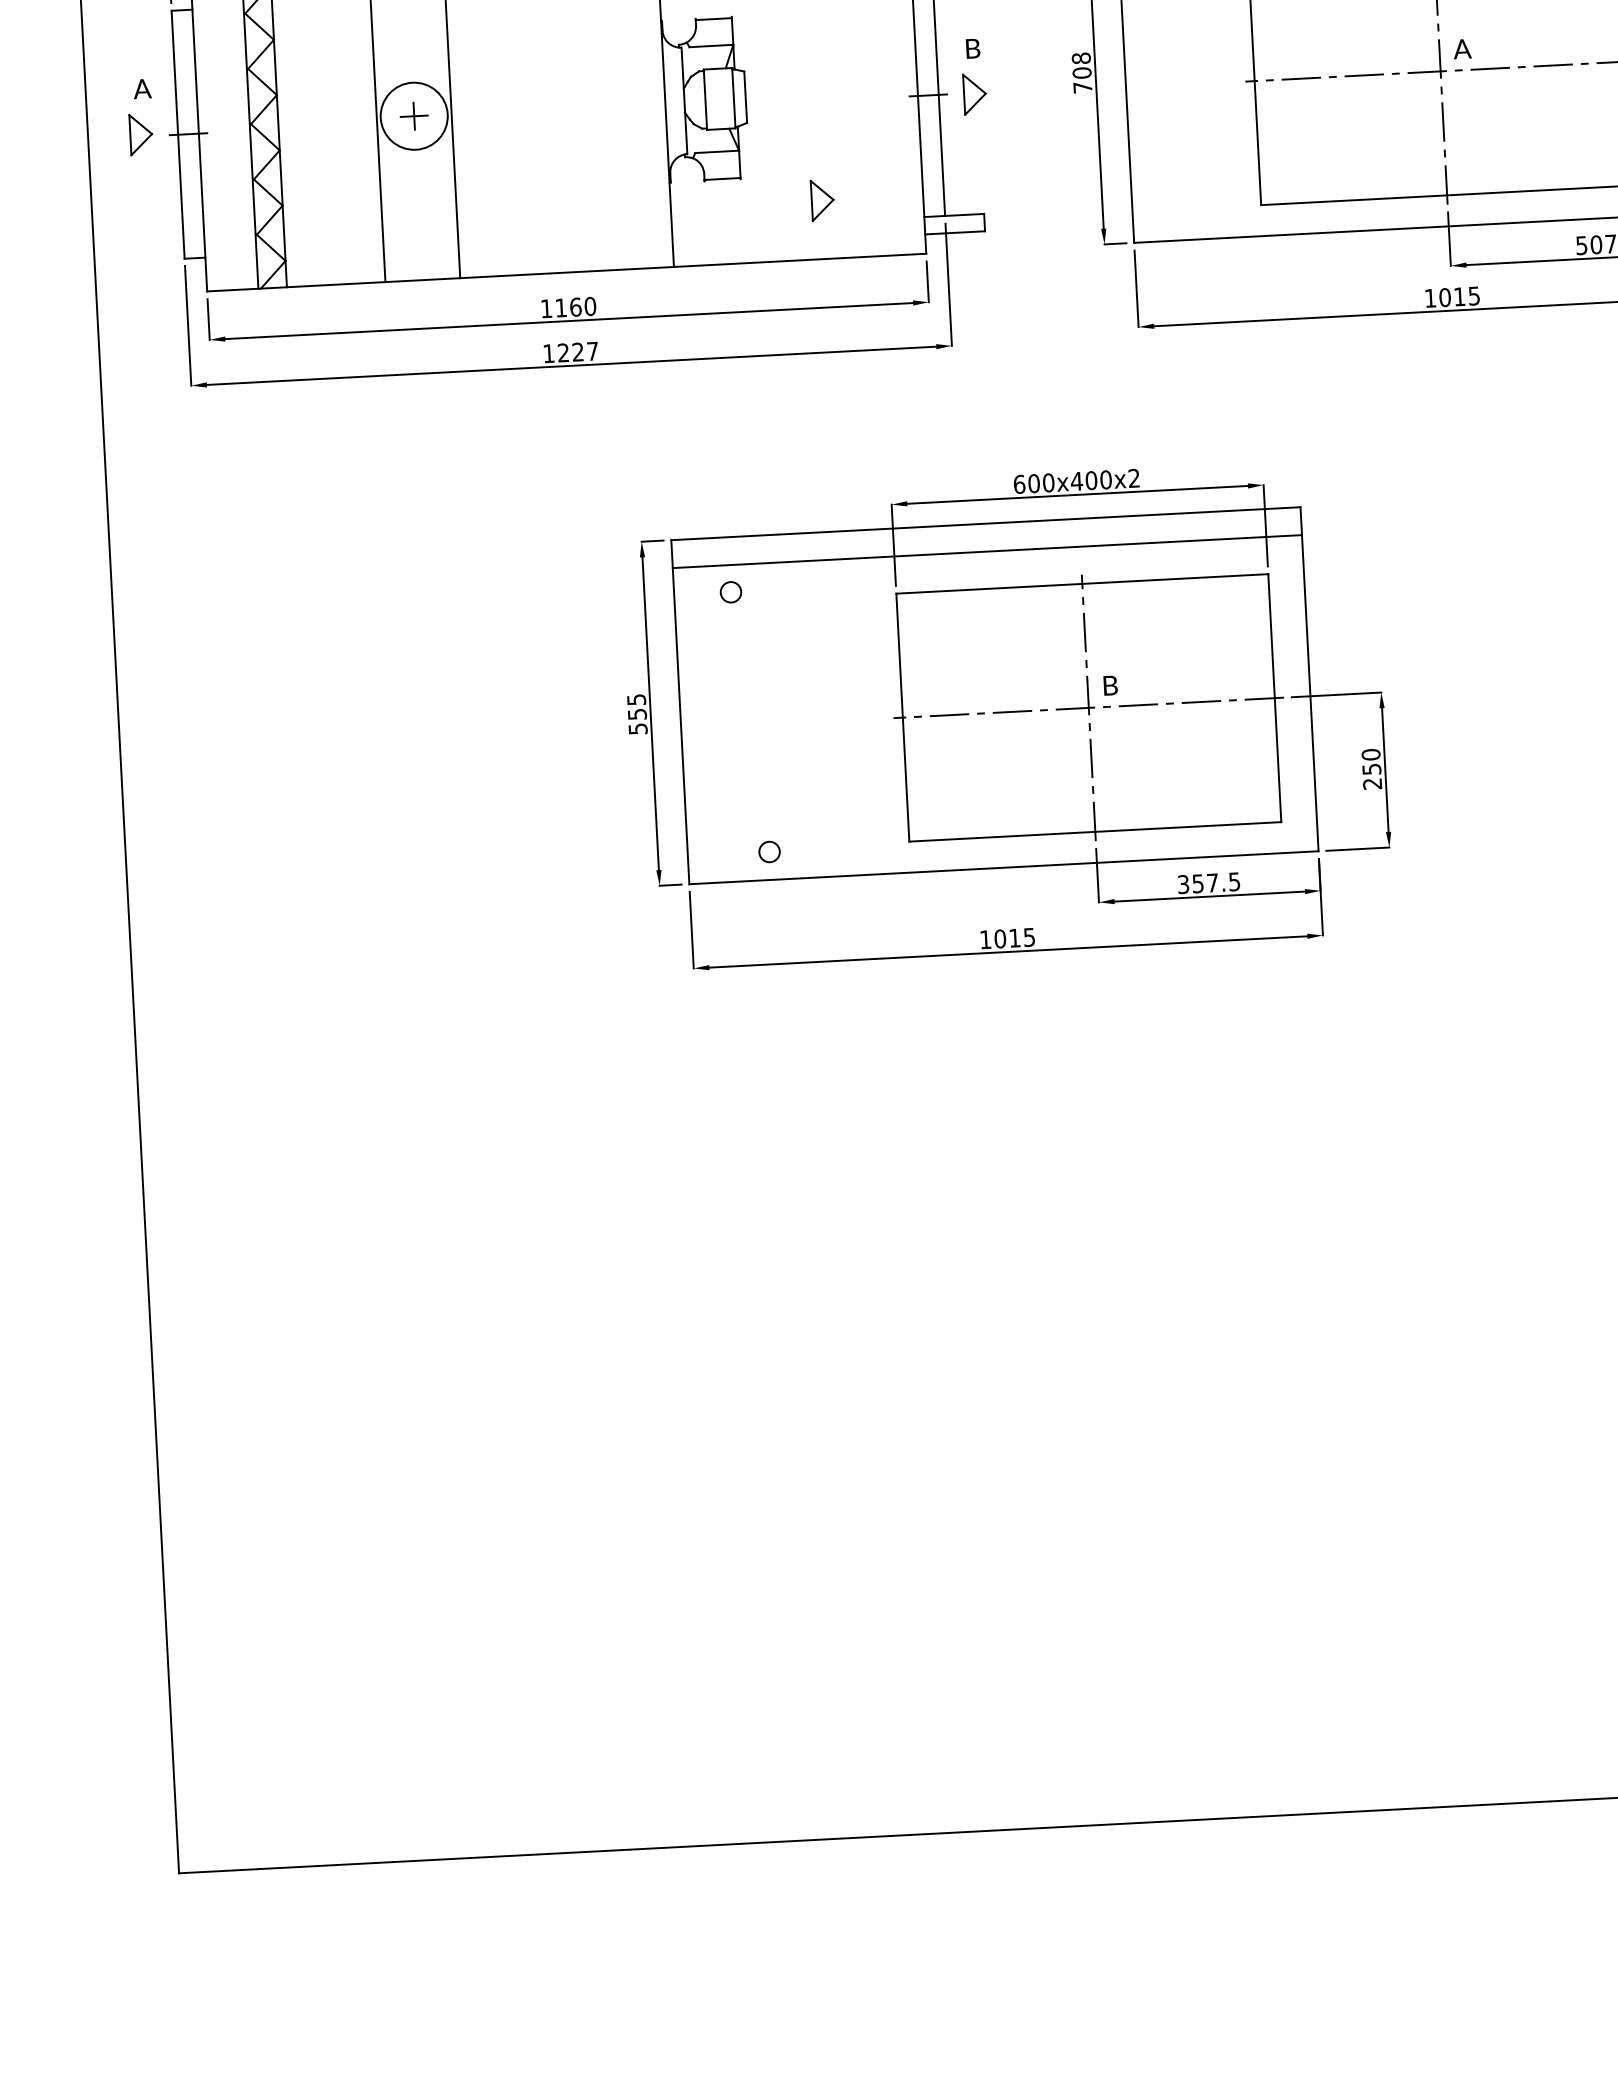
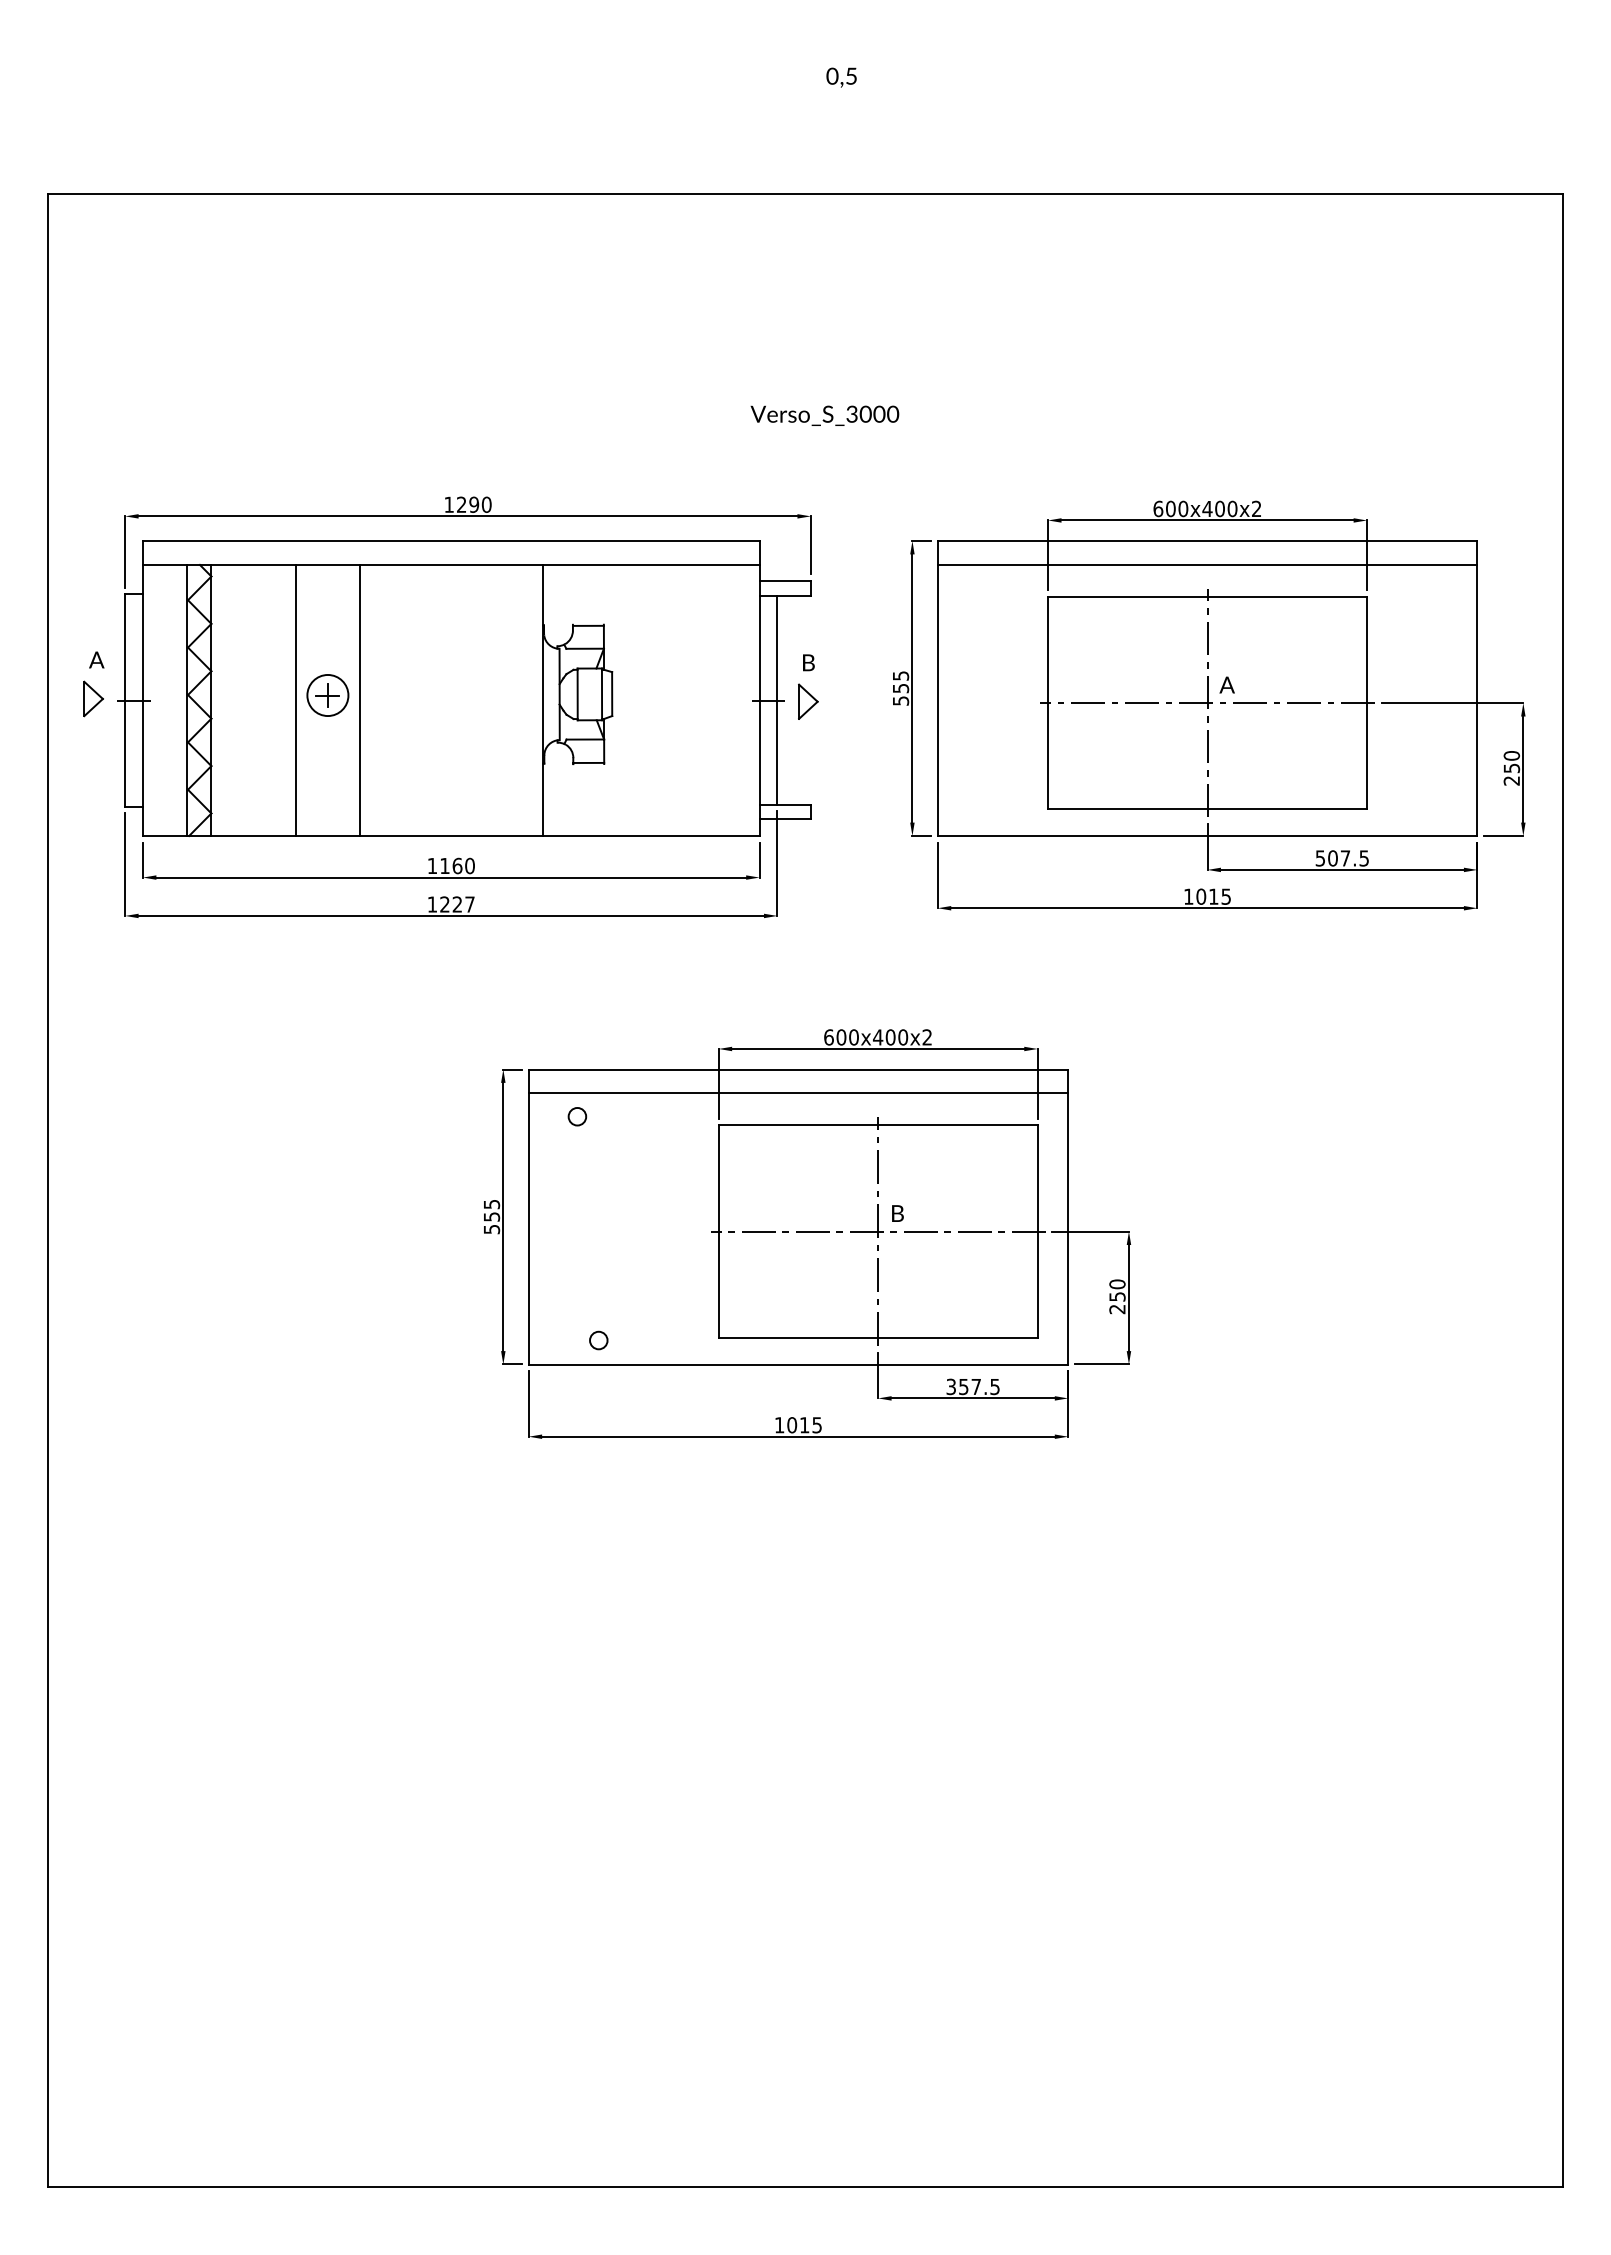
text: (1081, 73) -> (900, 688), 708 -> 555
circle: (413, 116) -> (327, 695), size x0.71
part: (822, 200) -> (673, 785), removed

